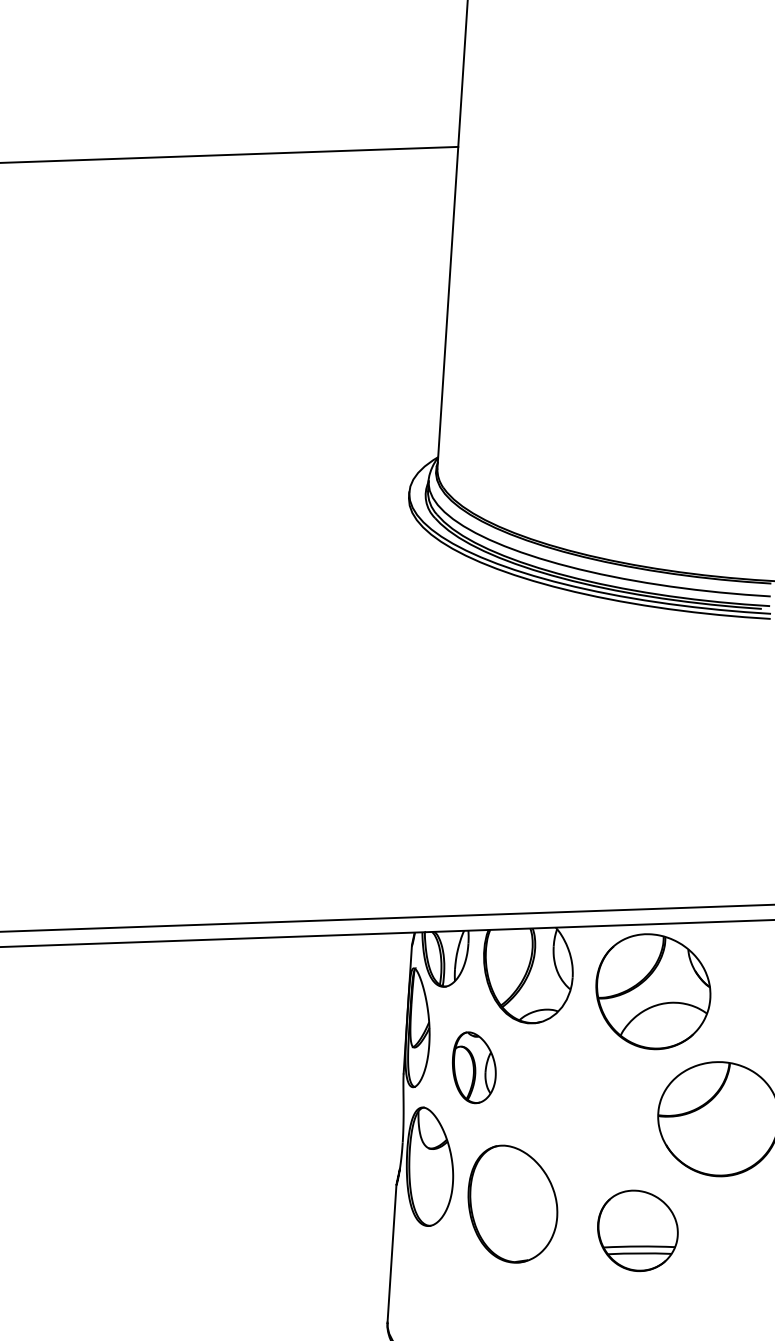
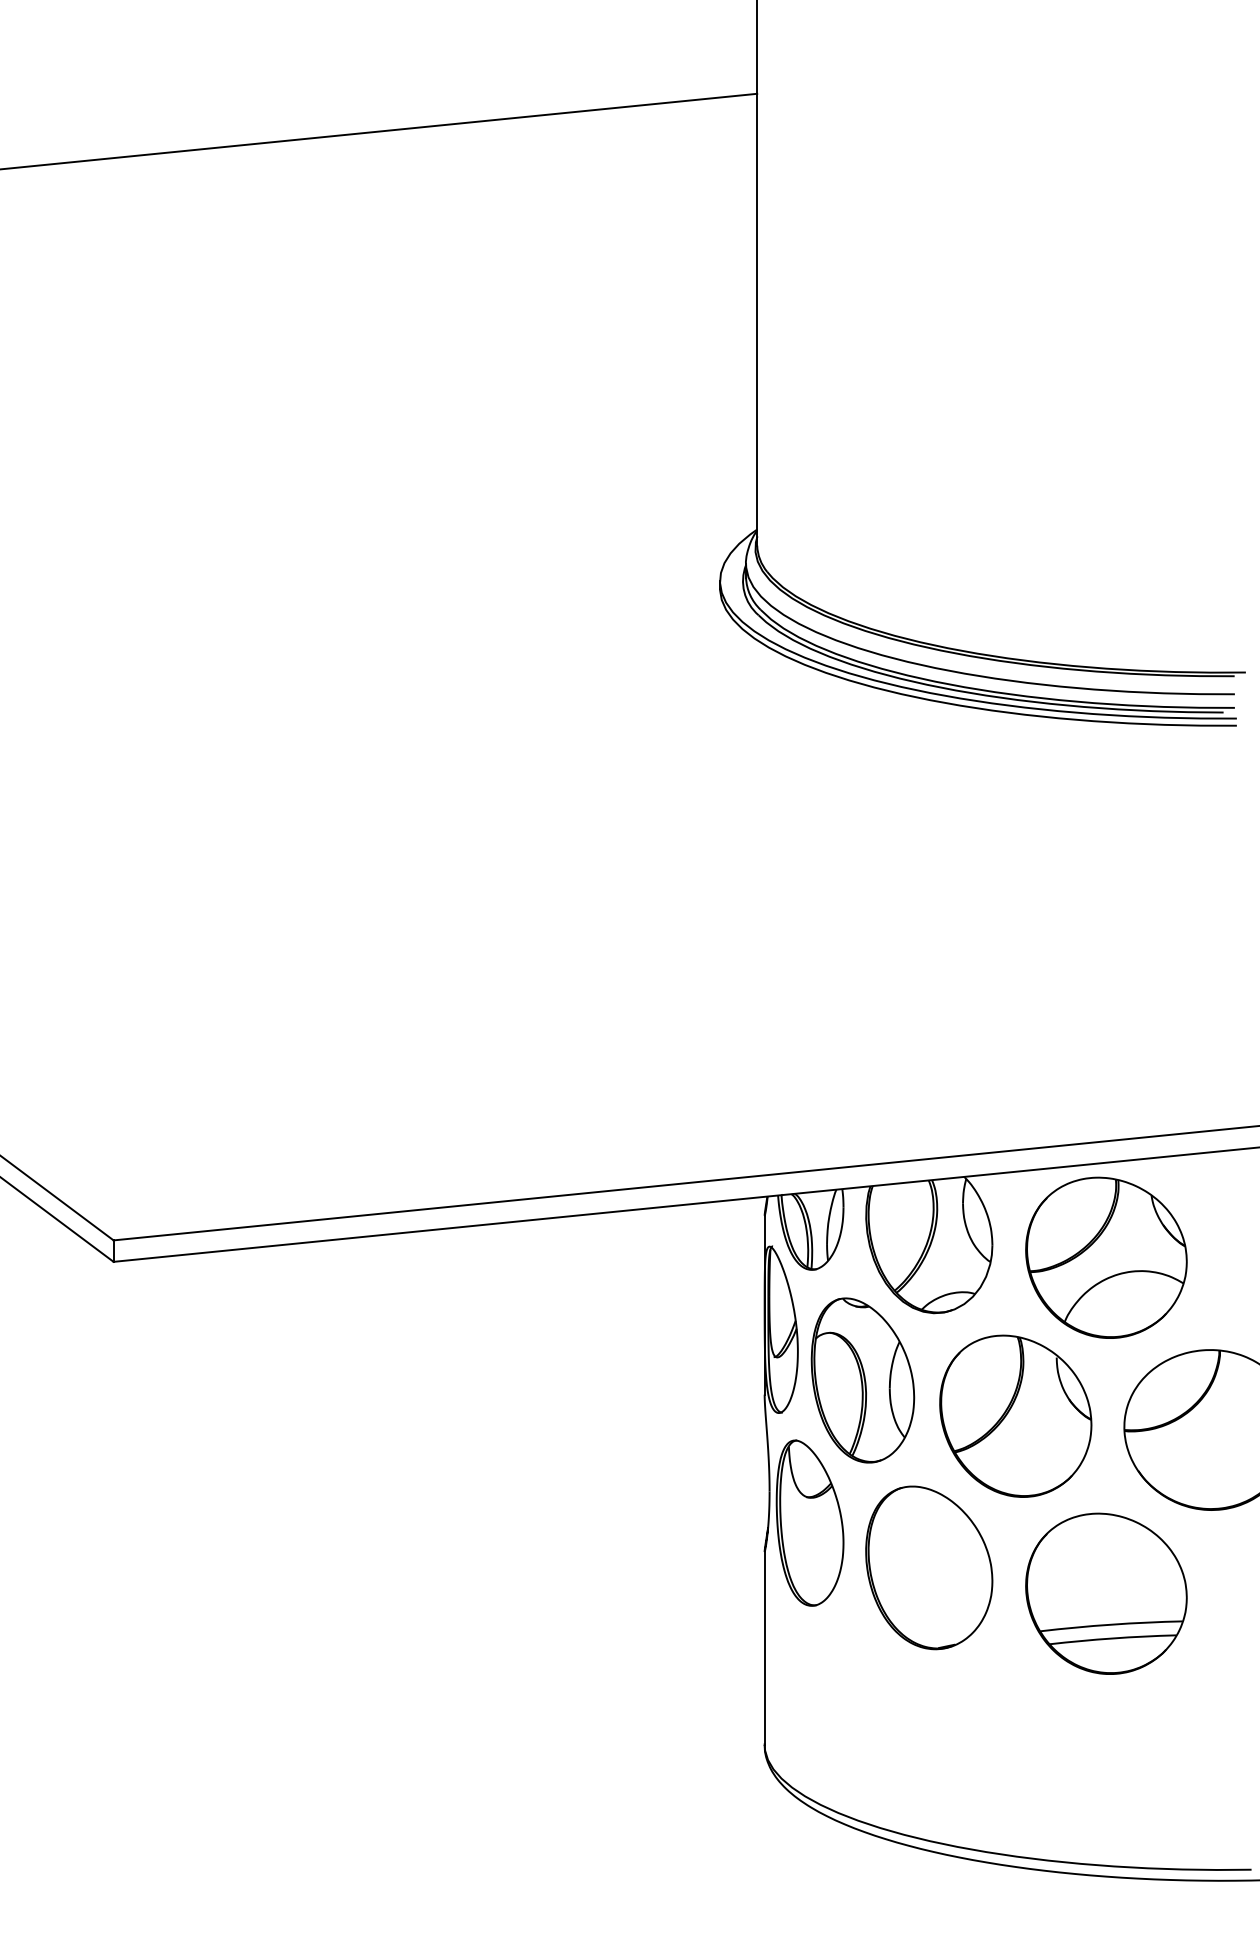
part: (473, 1067) -> (862, 1380), size x1.67
part: (581, 1099) -> (1015, 1415), added
part: (637, 1230) -> (1106, 1593), size x1.43

